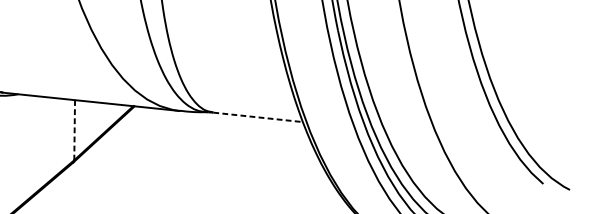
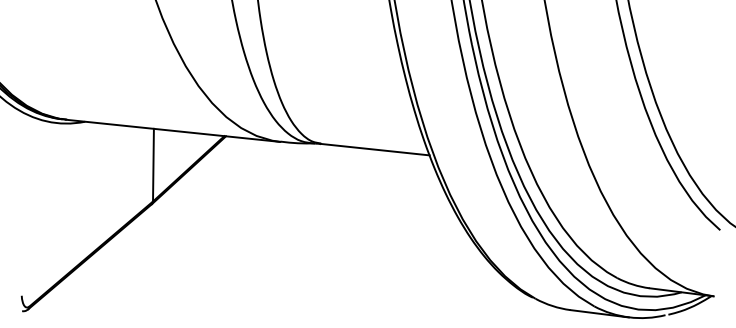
line: (258, 117) -> (375, 149), dashed -> solid
line: (74, 130) -> (153, 165), dashed -> solid

